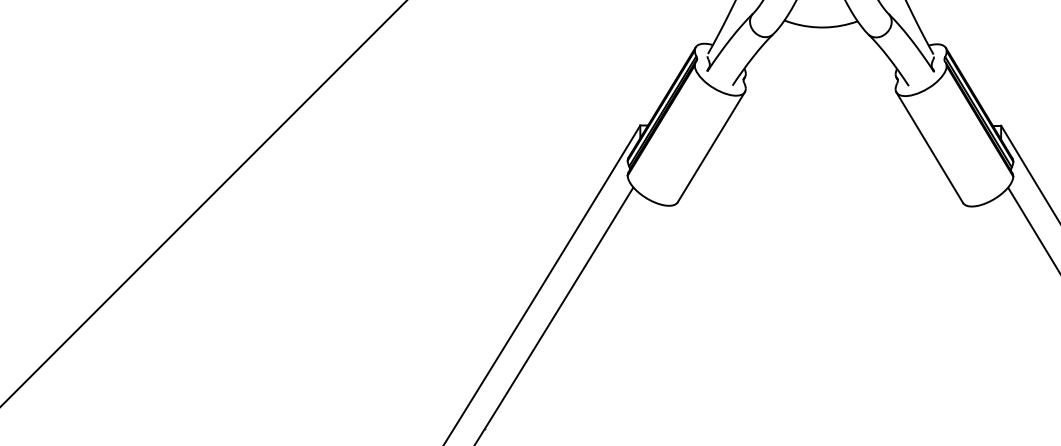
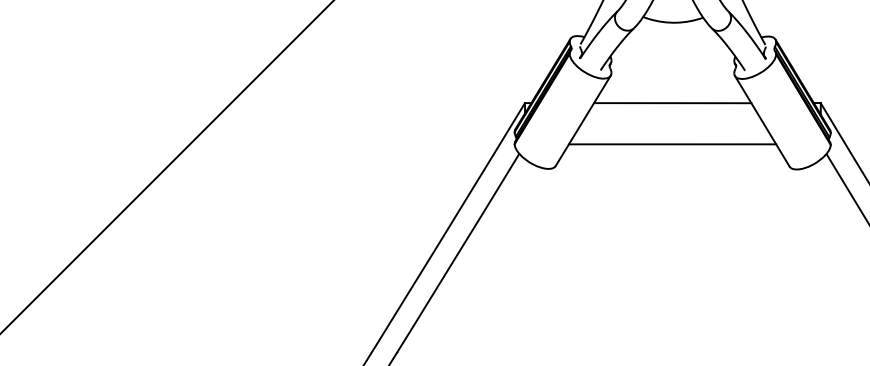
line: (820, 125) -> (672, 103), added
line: (819, 175) -> (671, 144), added

